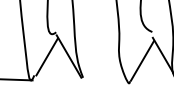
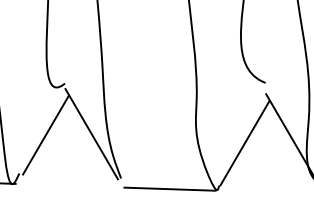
line: (106, 82) -> (169, 188), added

